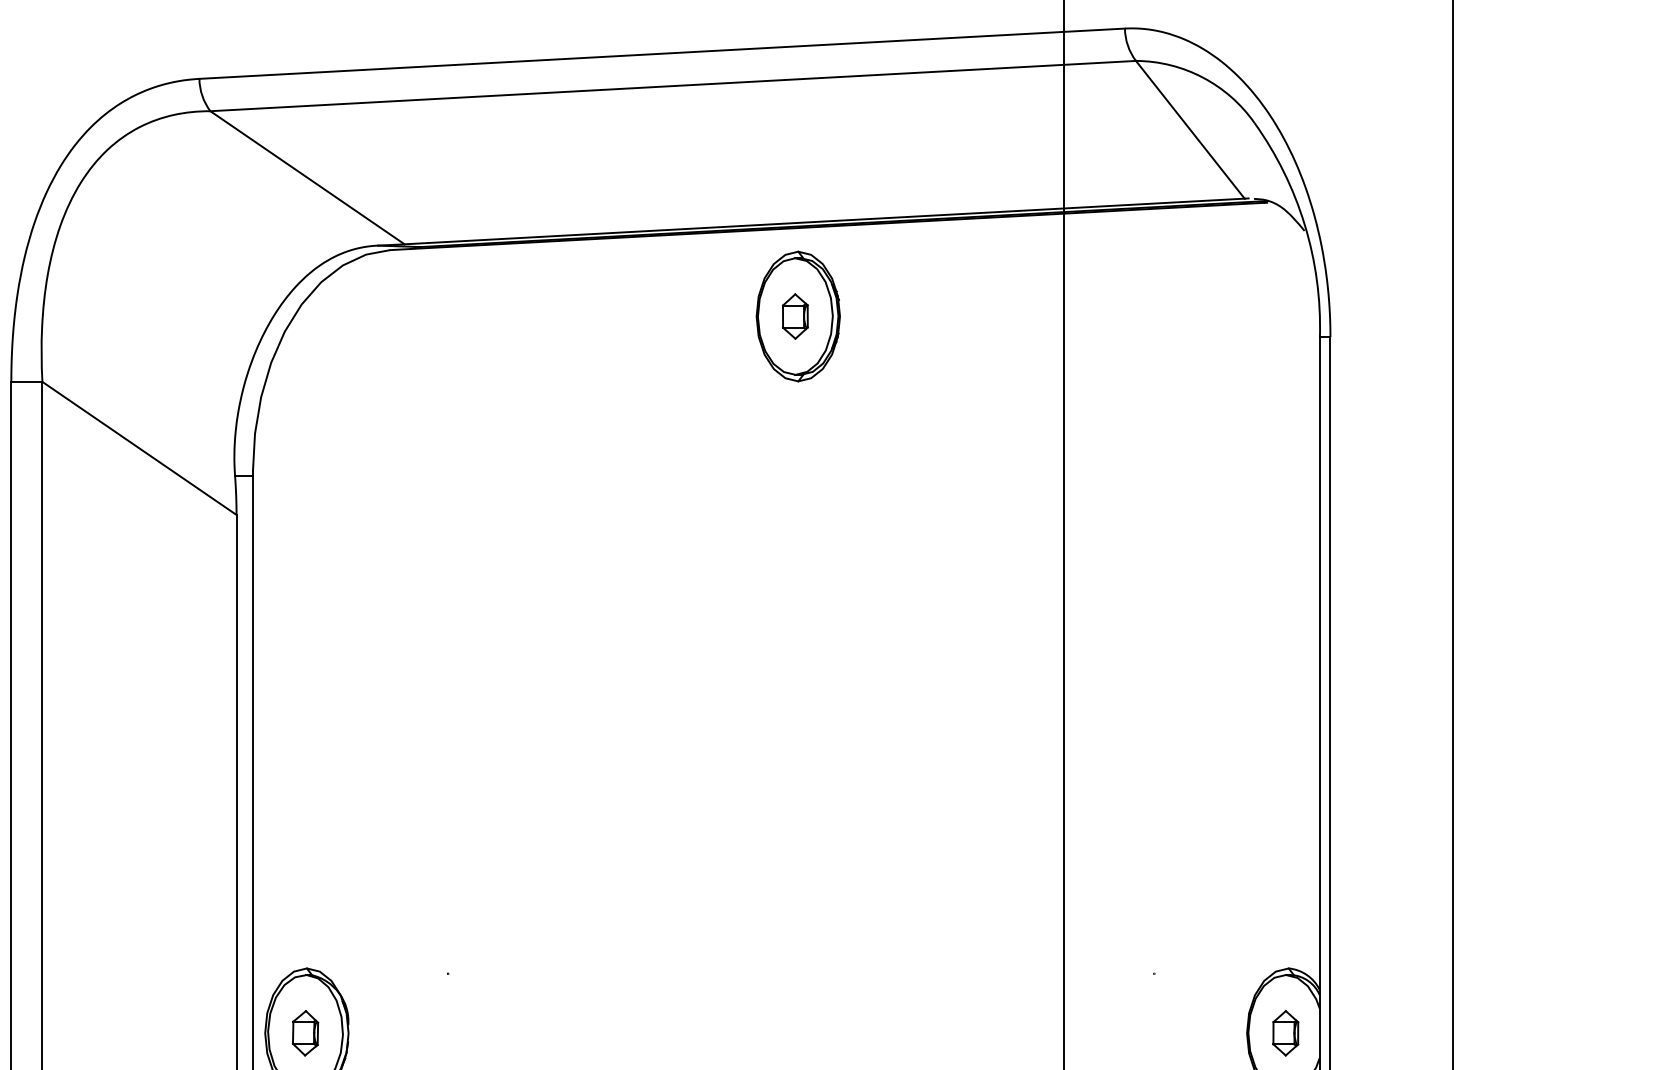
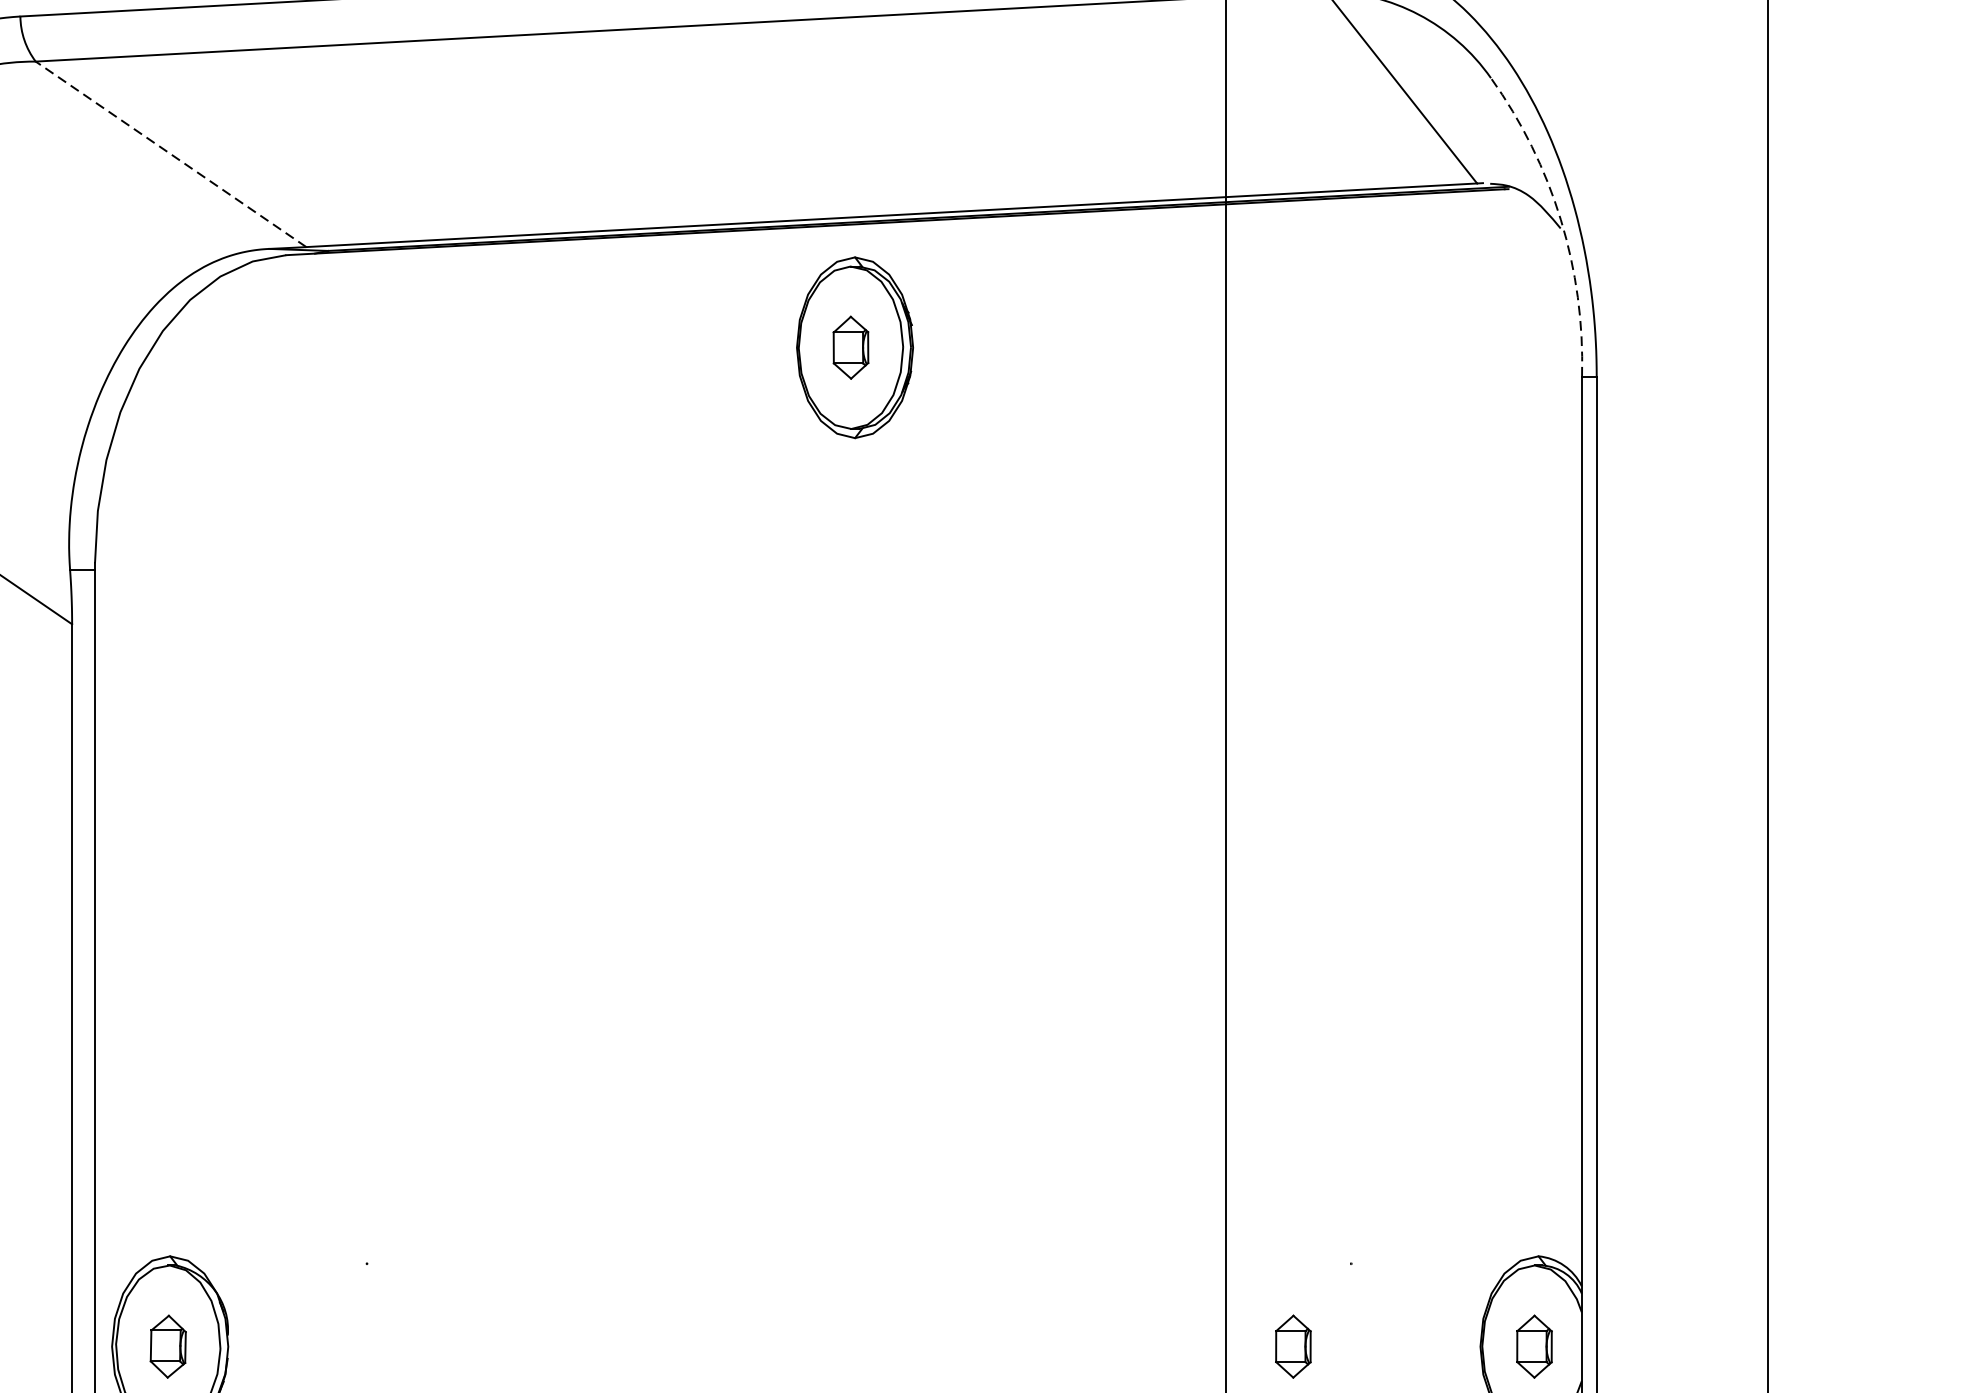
line: (307, 177) -> (171, 153), solid -> dashed
arc: (1304, 224) -> (1560, 219), solid -> dashed
part: (1112, 1033) -> (1292, 1346), added

